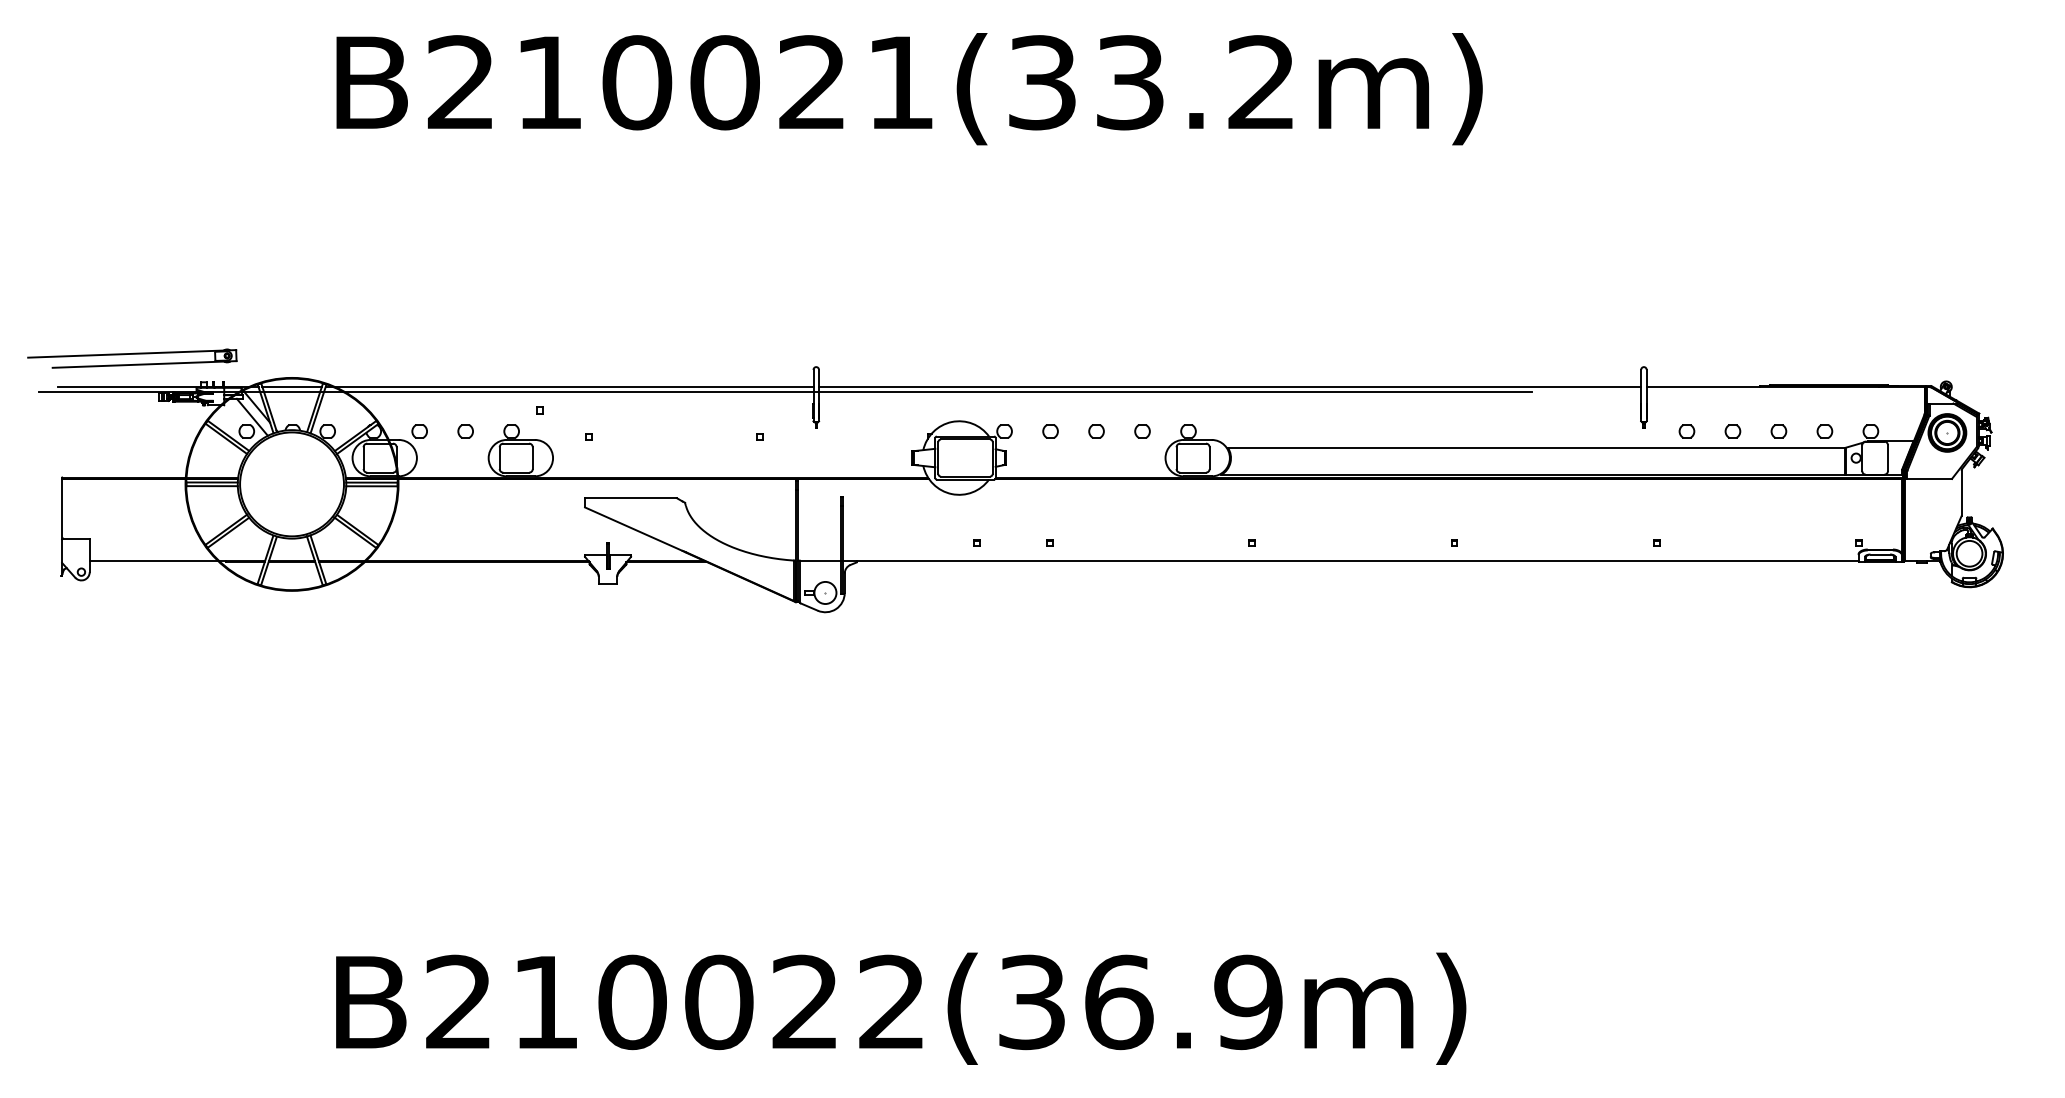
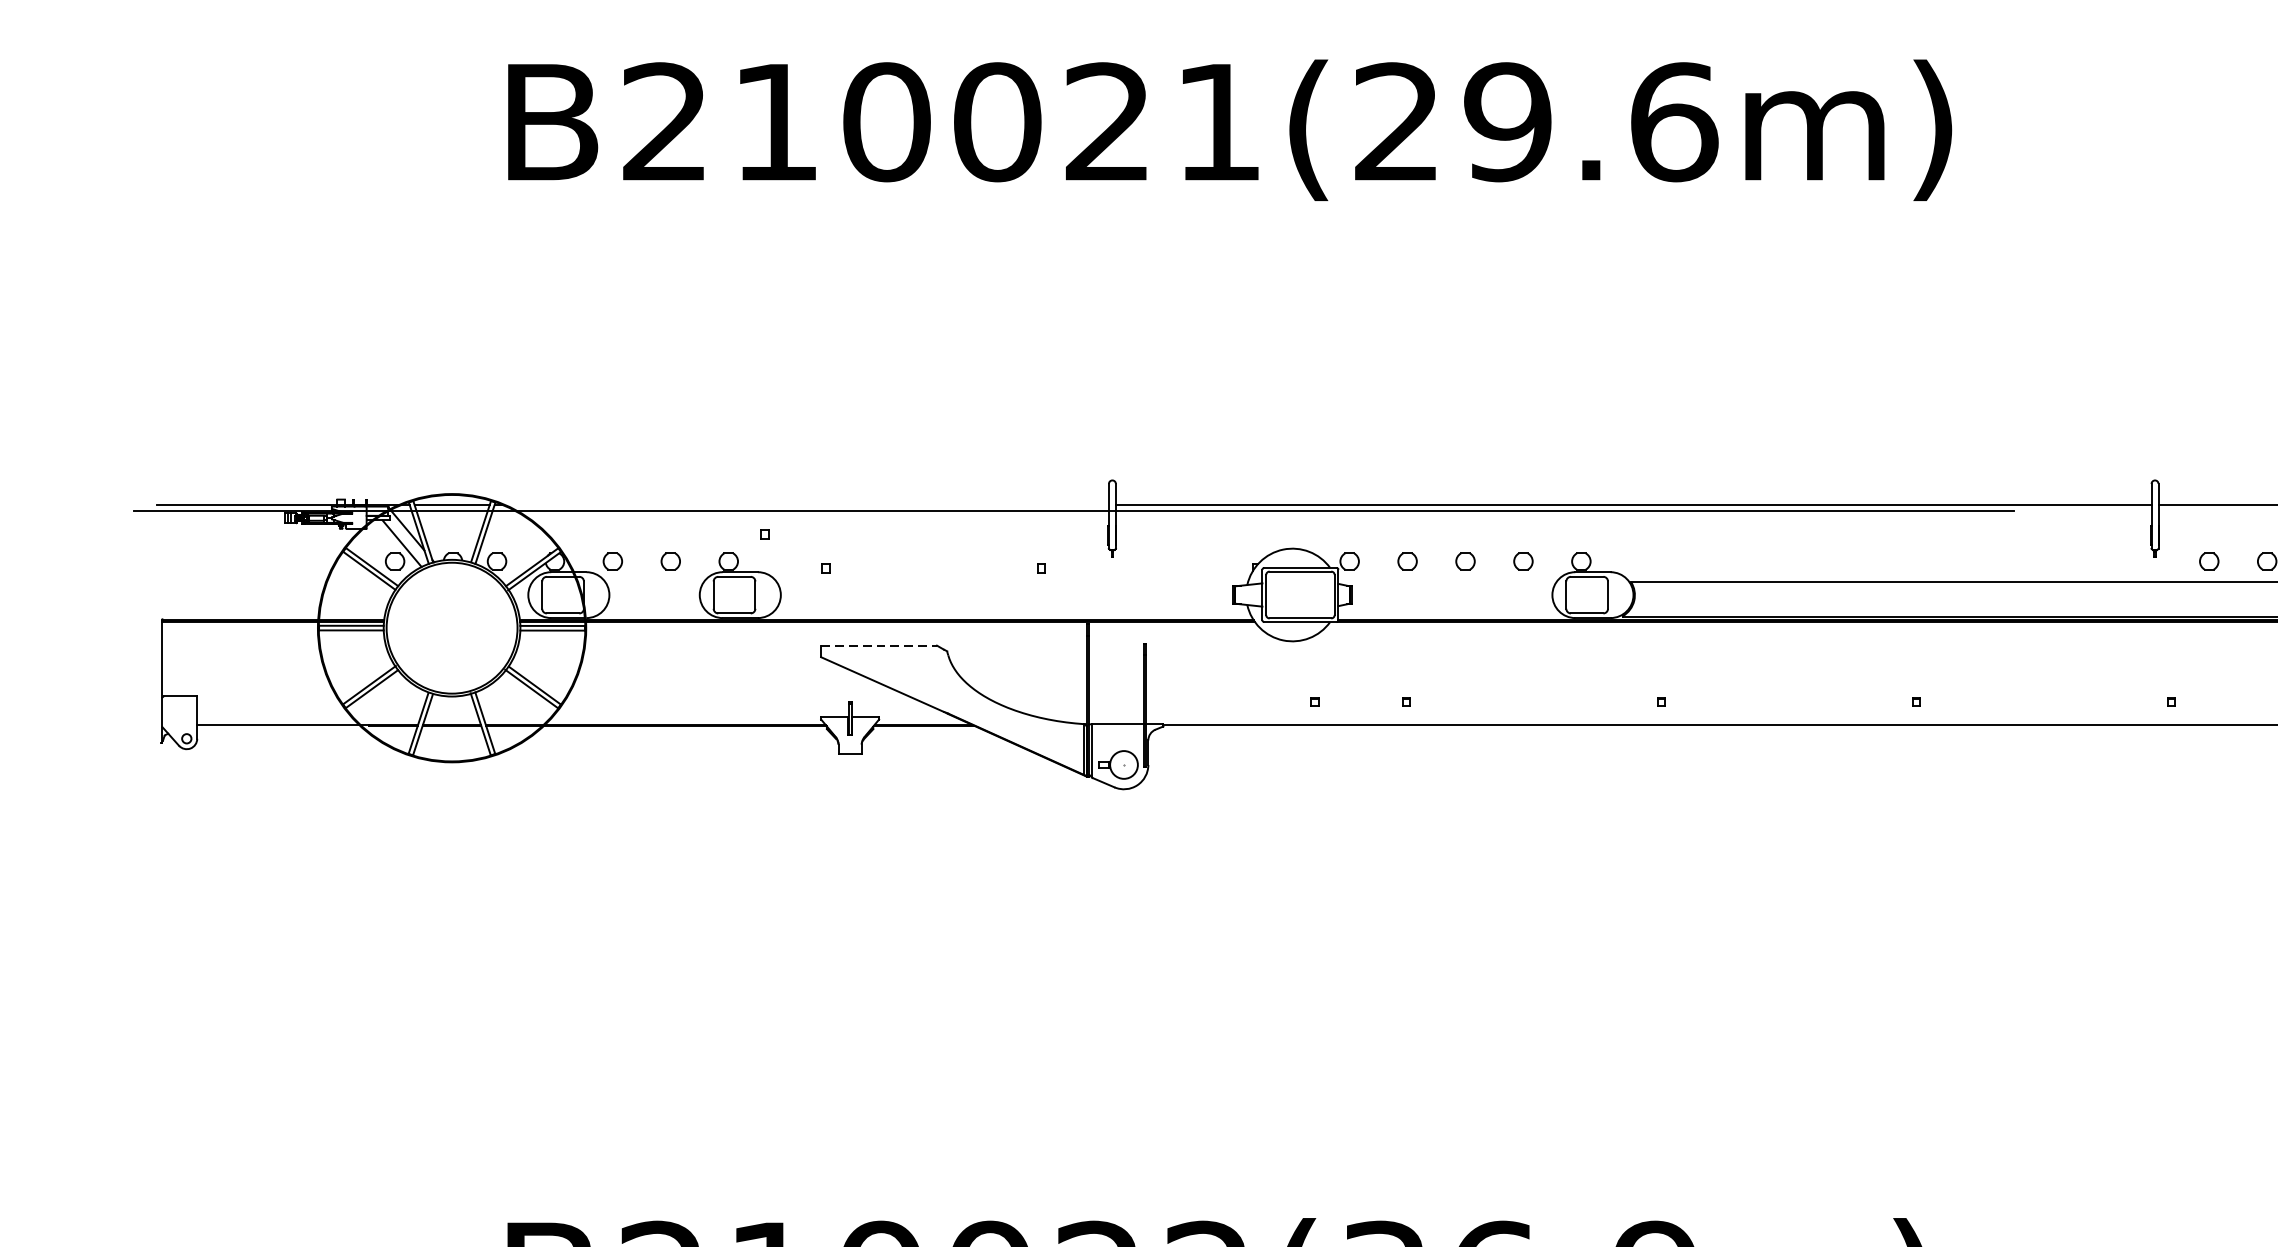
text: (1153, 82) -> (1537, 121), B210021(33.2m) -> B210021(29.6m)
part: (132, 358) -> (251, 469), removed
line: (574, 386) -> (807, 504), removed
line: (631, 498) -> (879, 645), solid -> dashed

